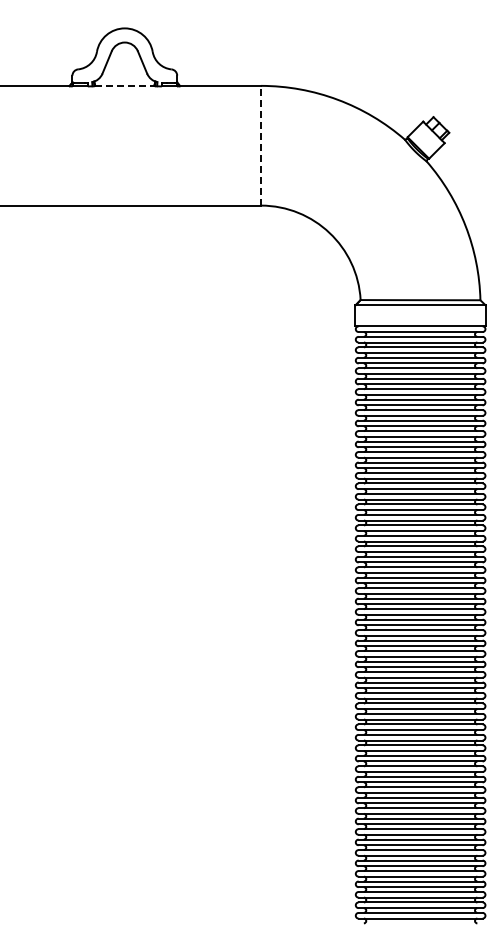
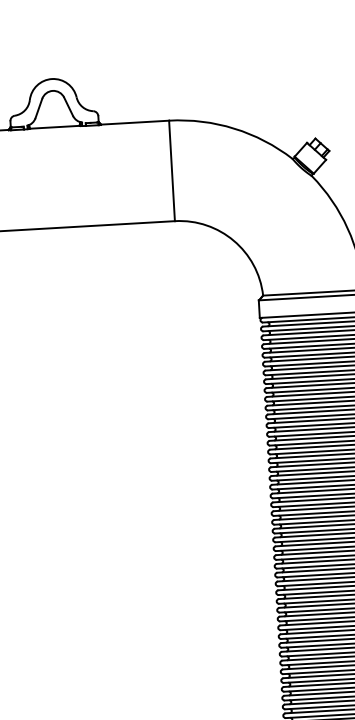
line: (124, 85) -> (54, 126), dashed -> solid
line: (260, 145) -> (171, 170), dashed -> solid

